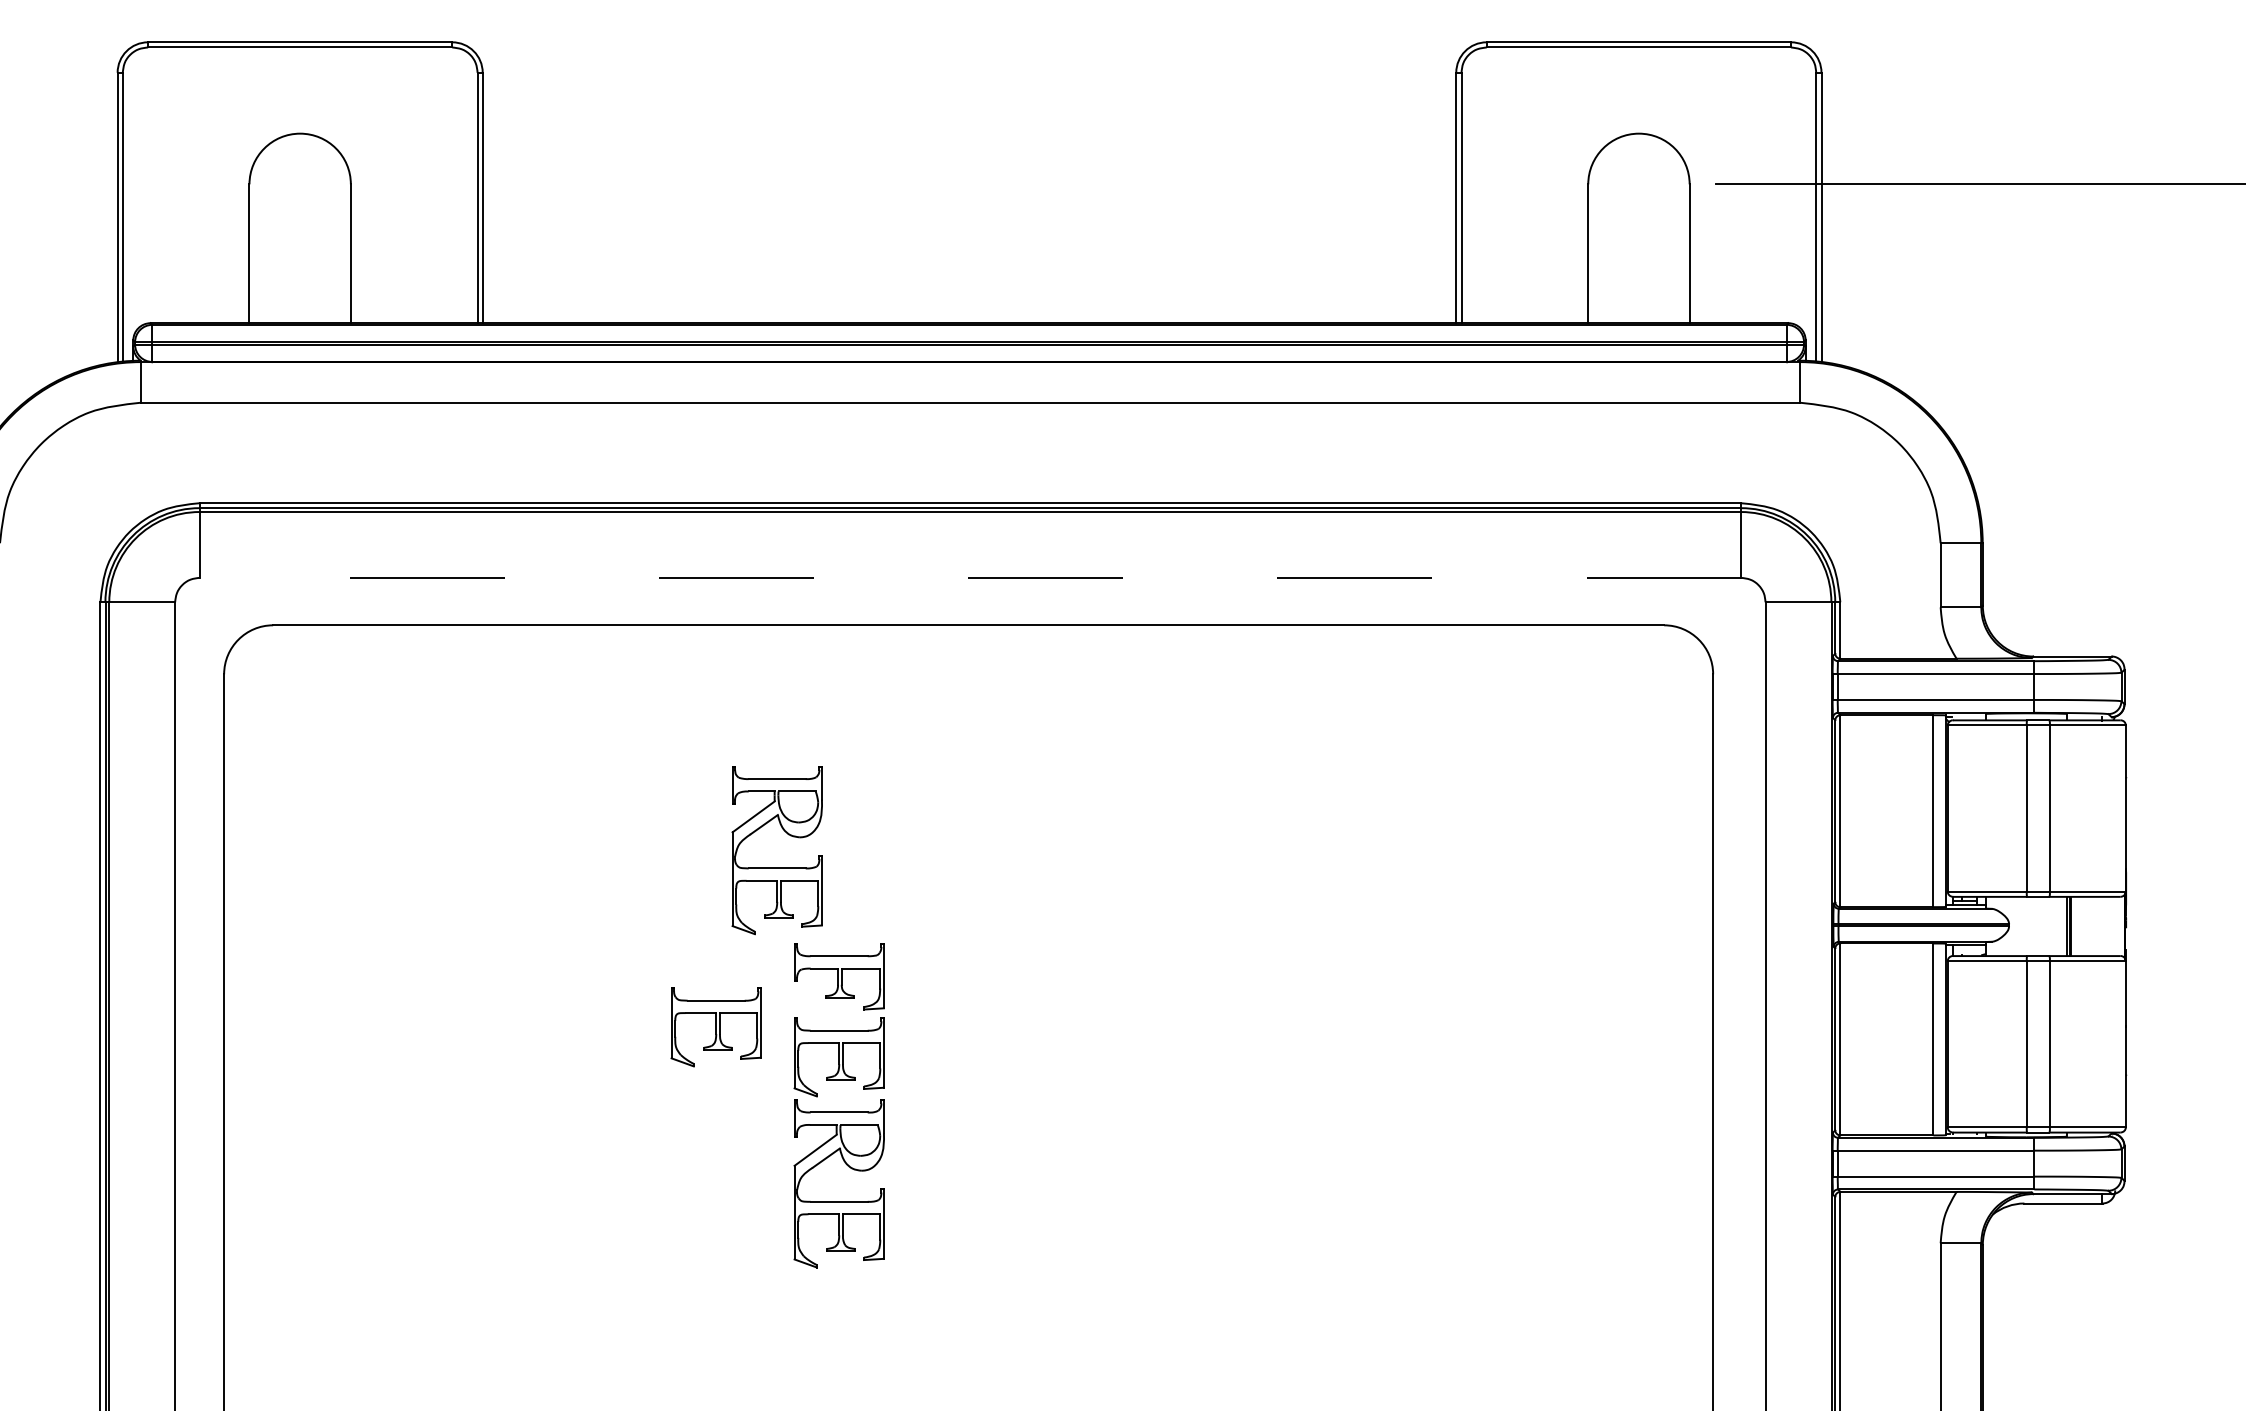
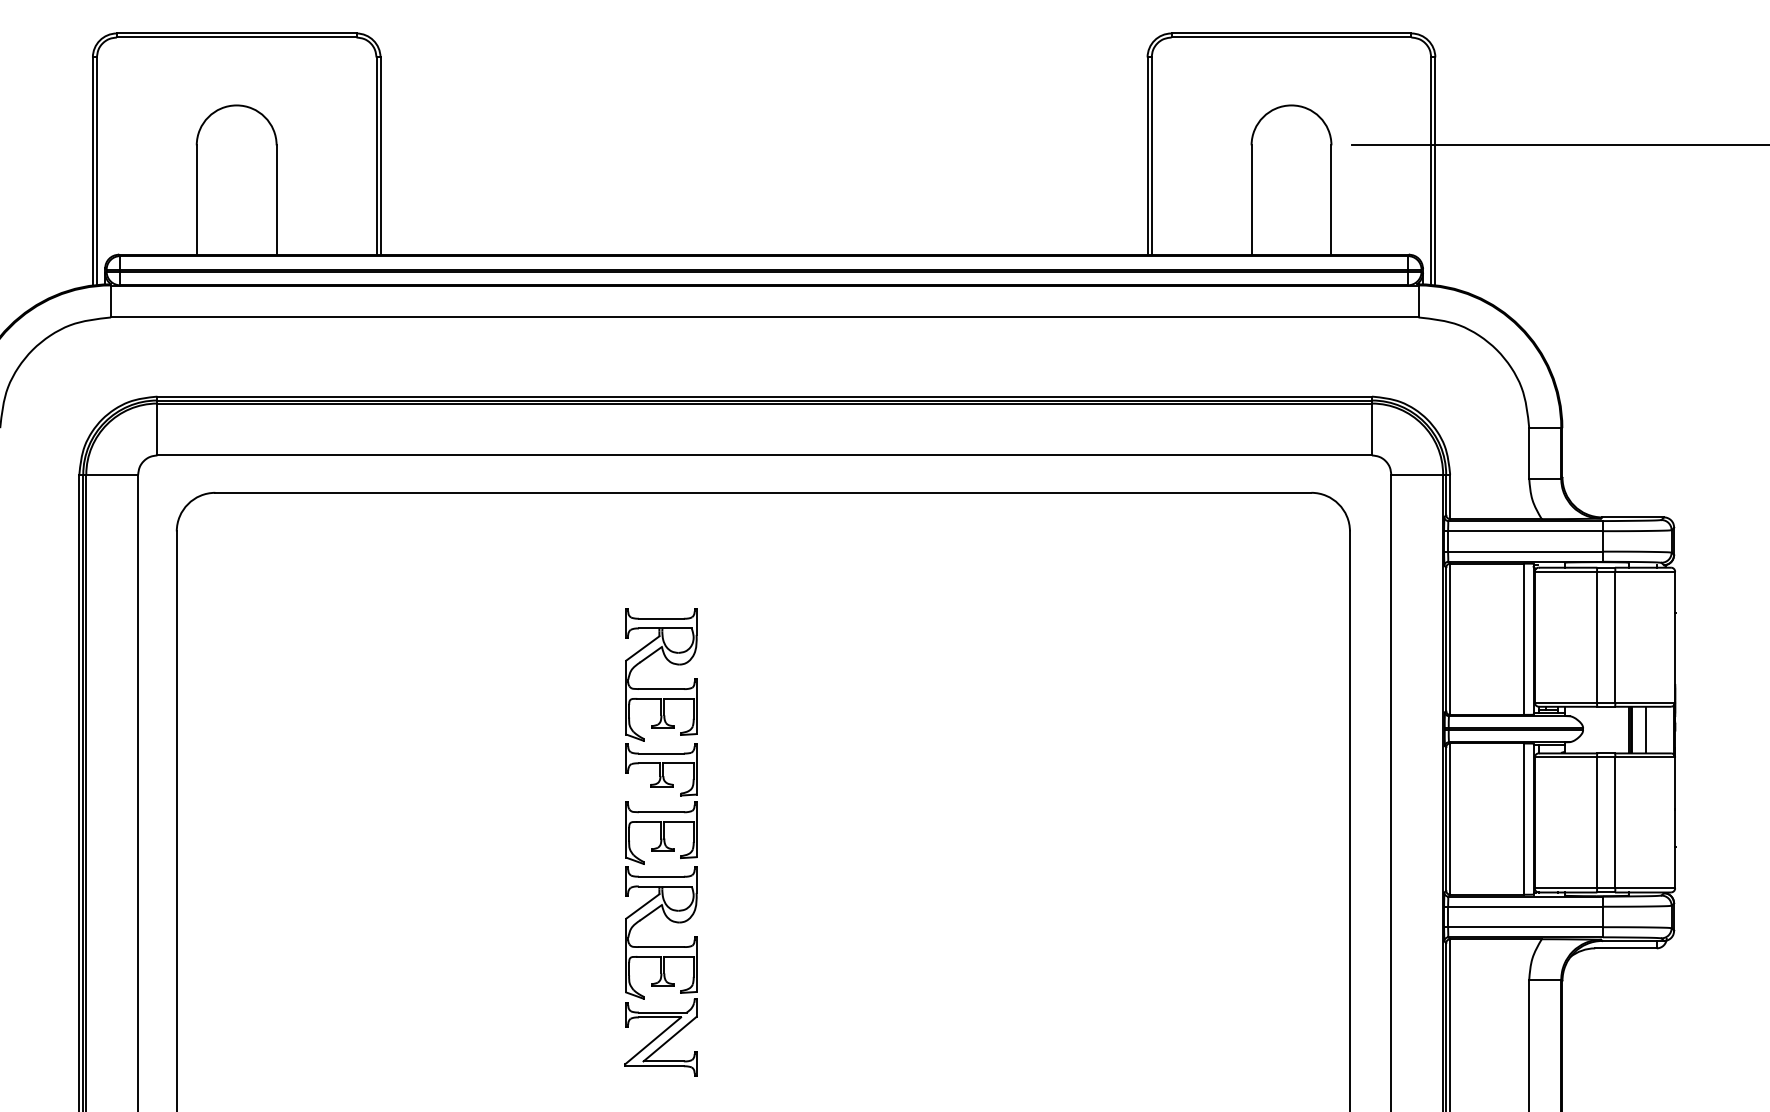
line: (970, 577) -> (764, 455), dashed -> solid
part: (776, 867) -> (660, 688), moved
line: (2089, 926) -> (1646, 730), added
part: (715, 1027) -> (563, 809), removed
part: (838, 1316) -> (660, 1037), added

